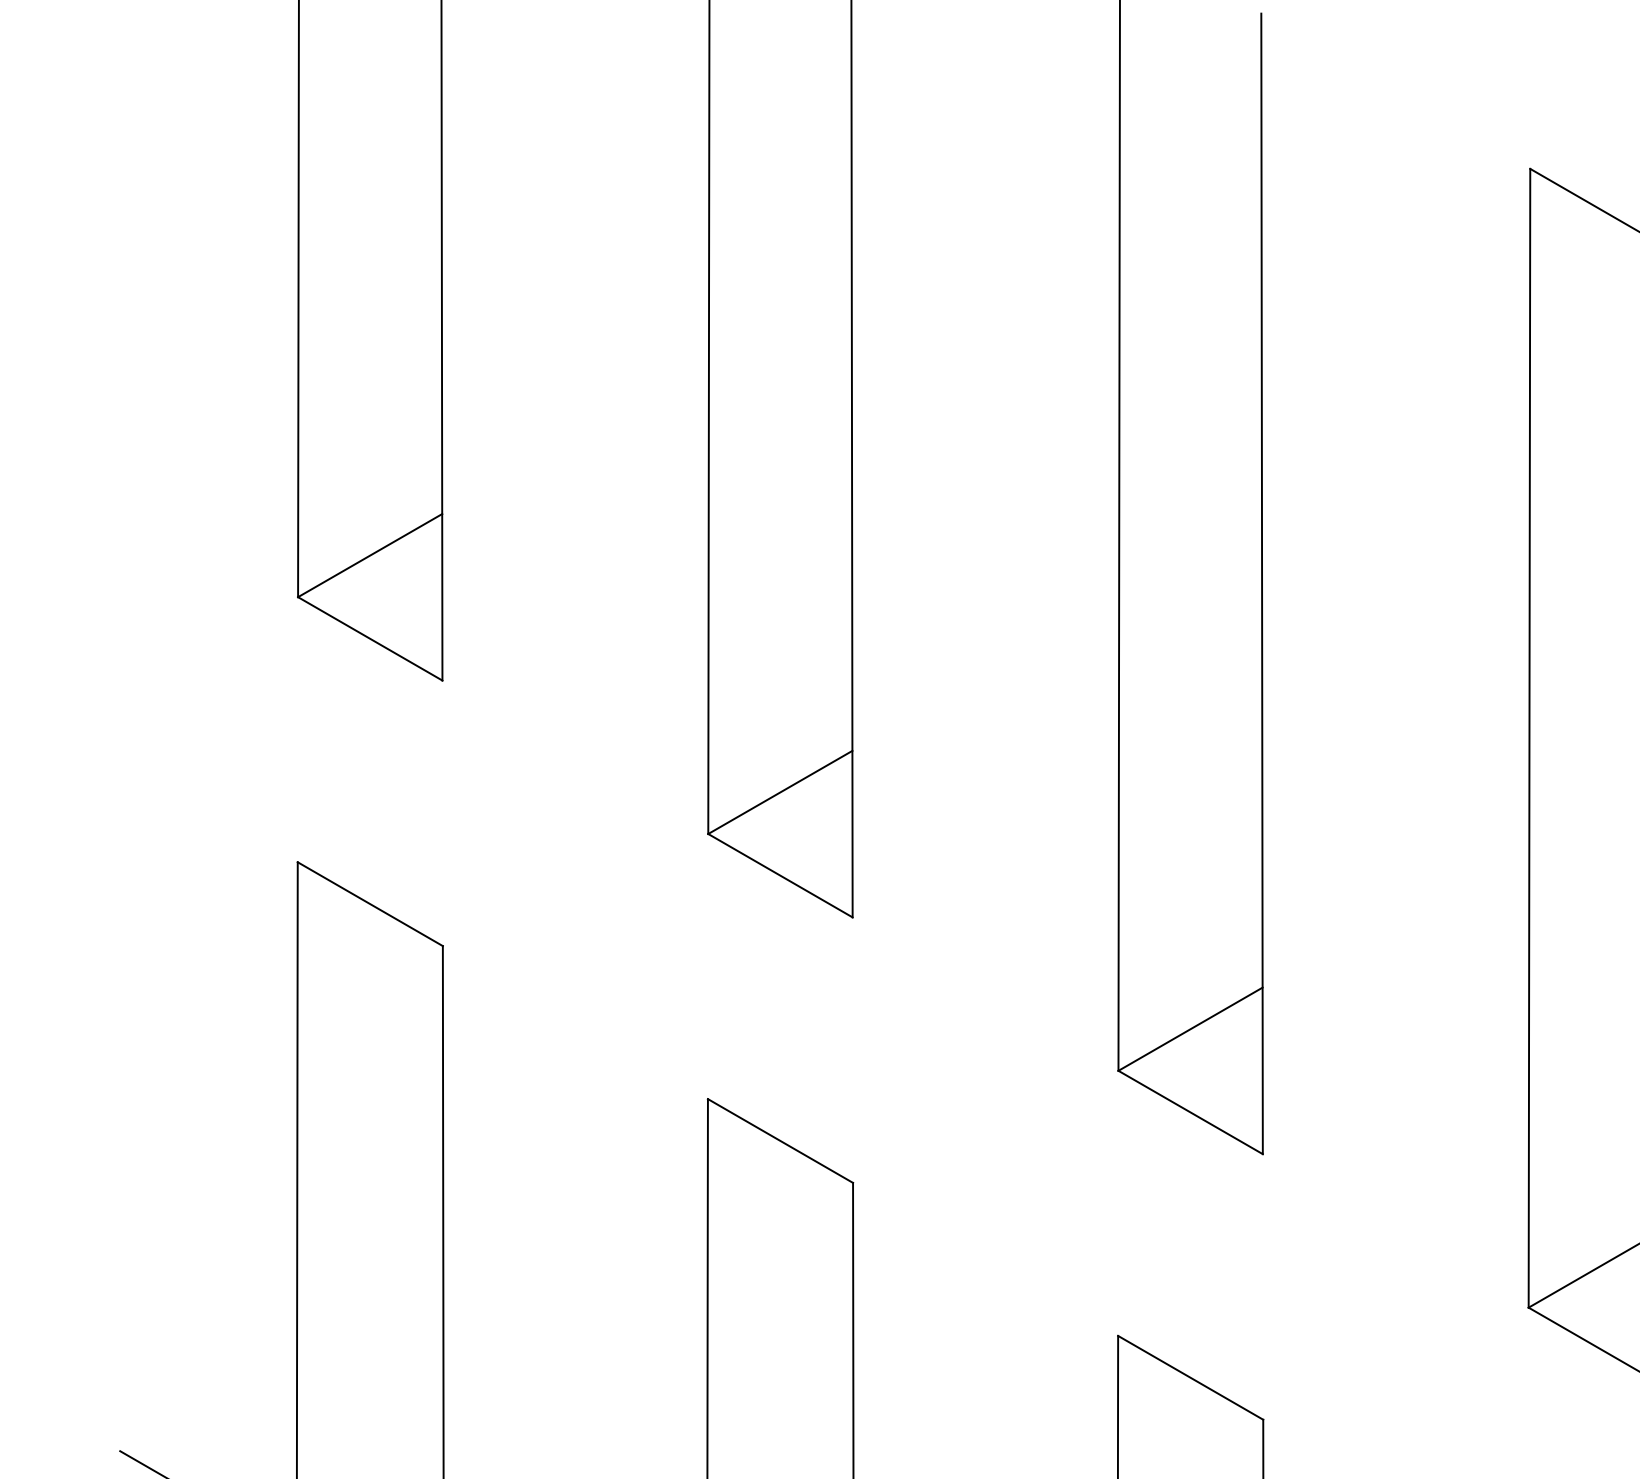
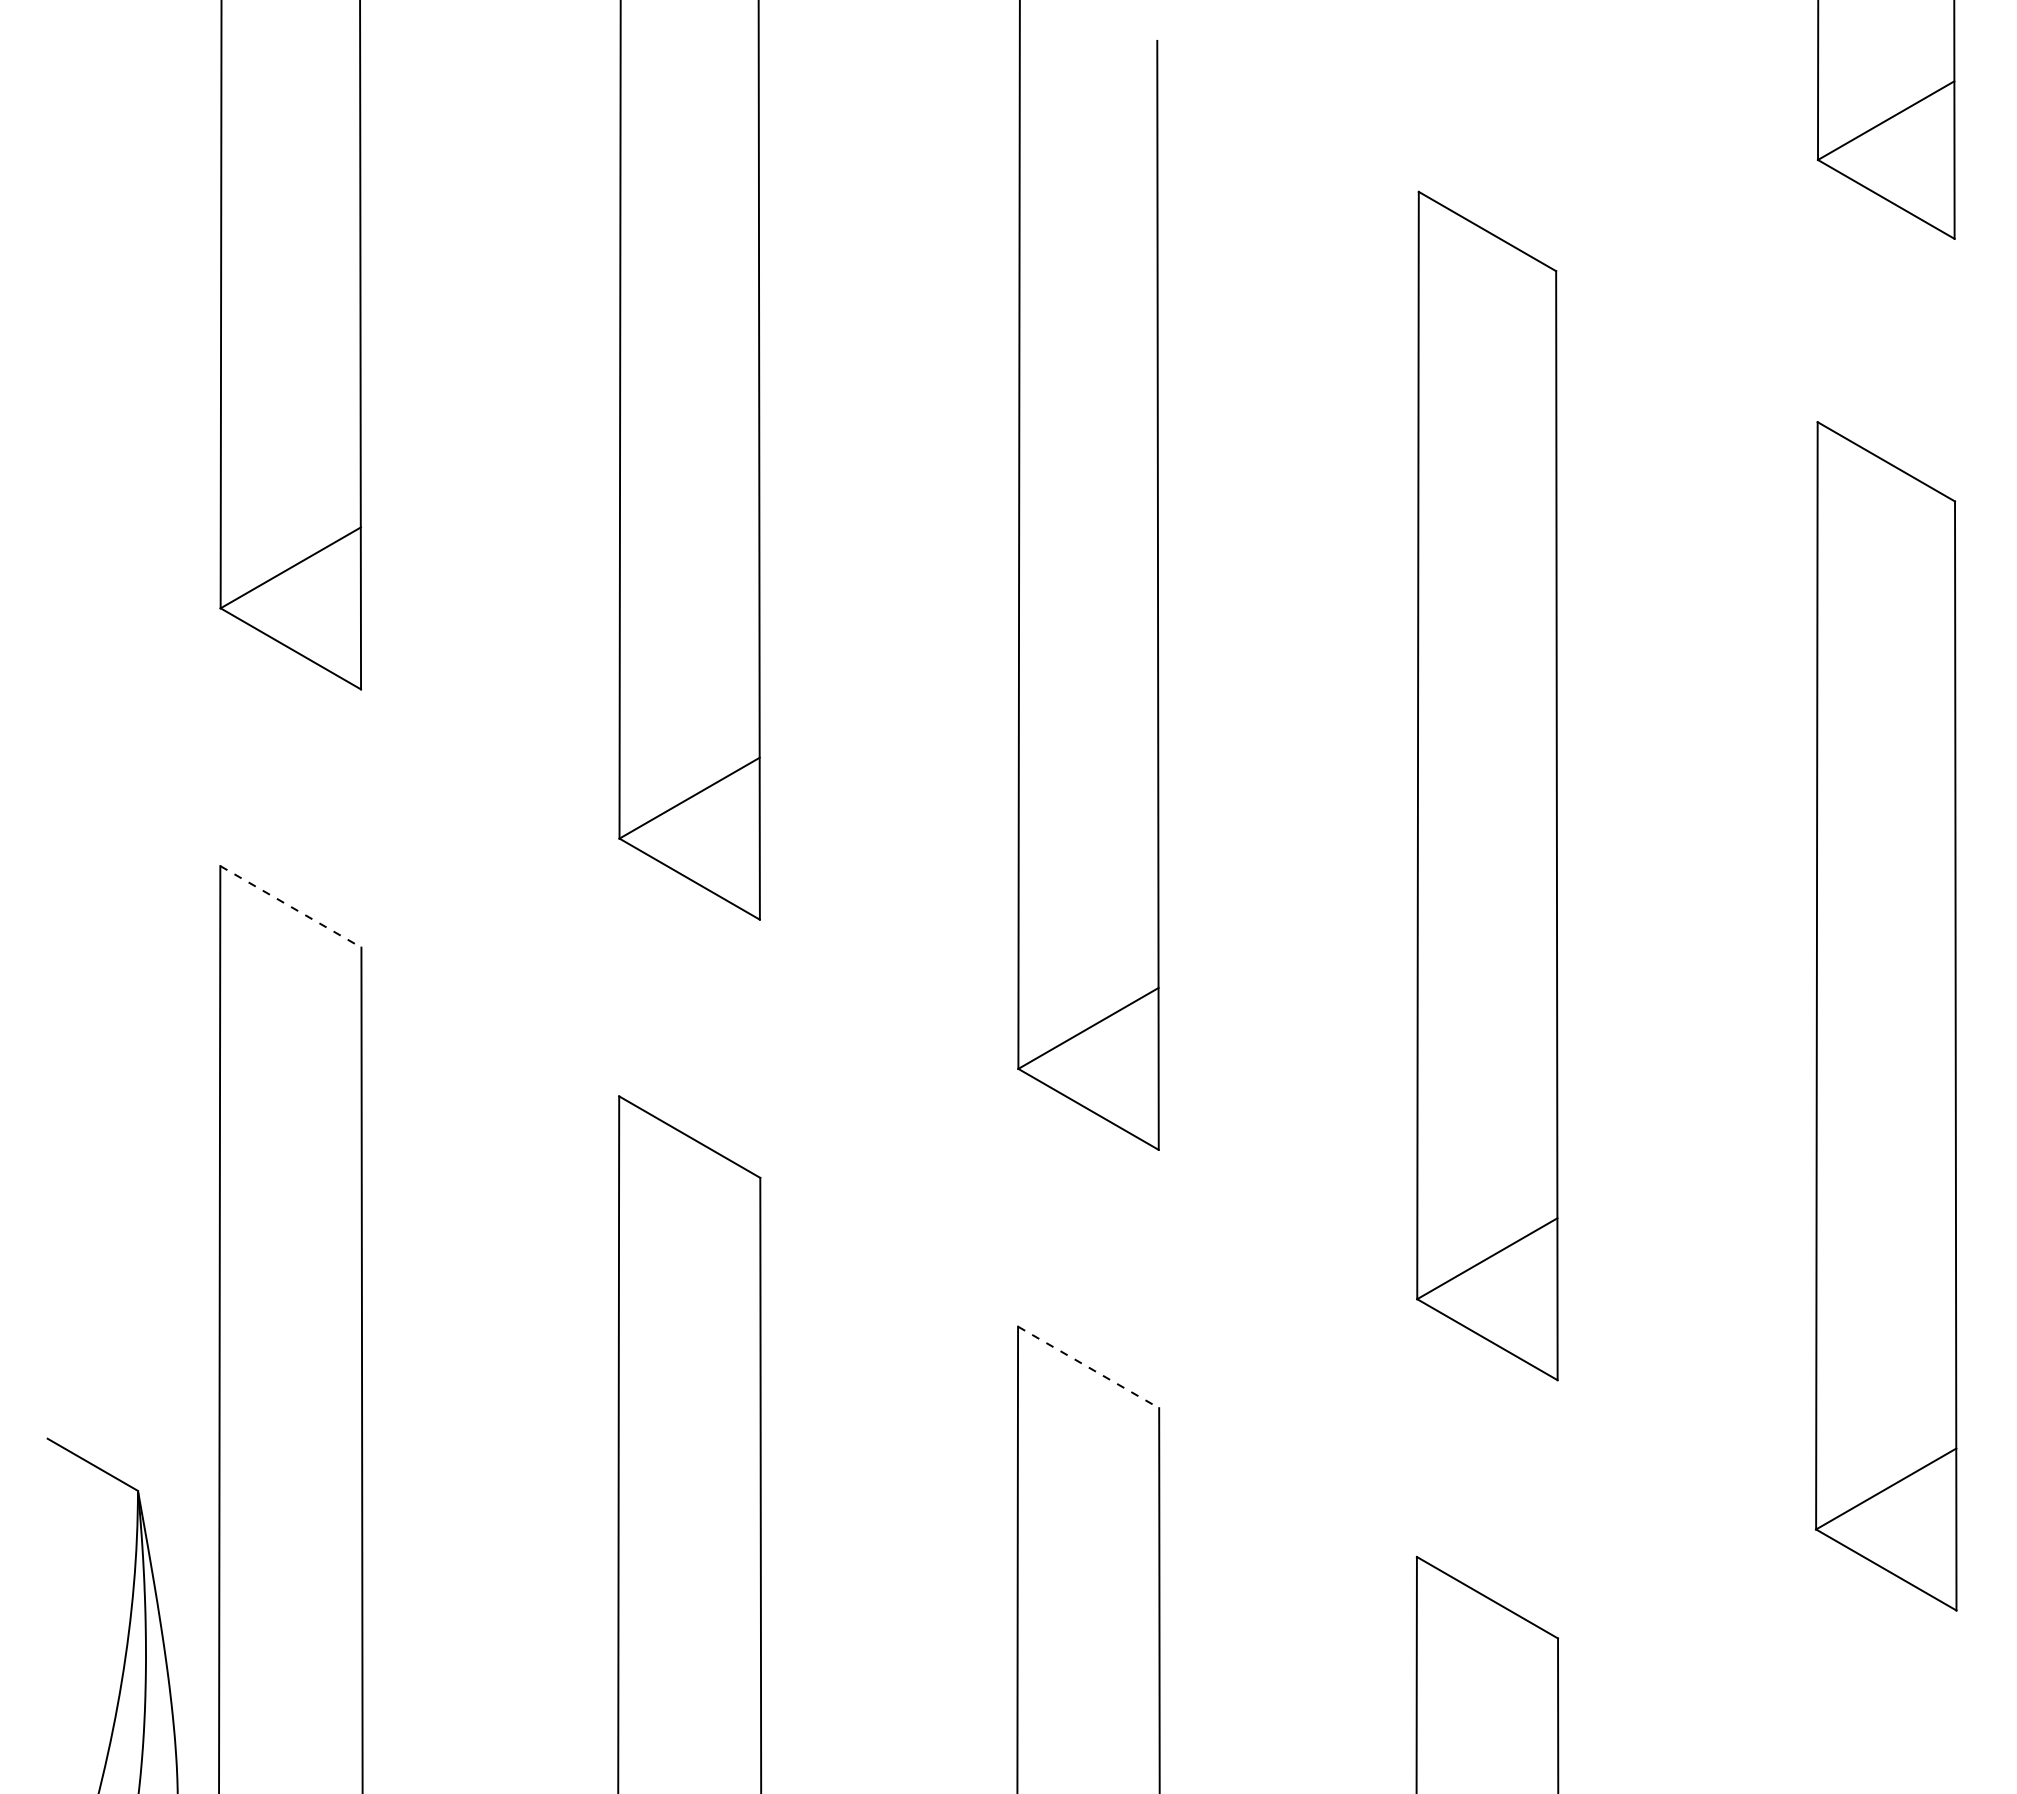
line: (370, 904) -> (291, 907), solid -> dashed
line: (1191, 1377) -> (1089, 1367), solid -> dashed

